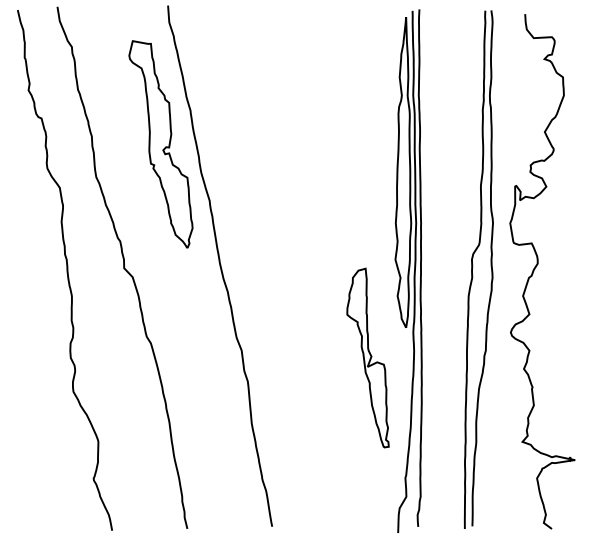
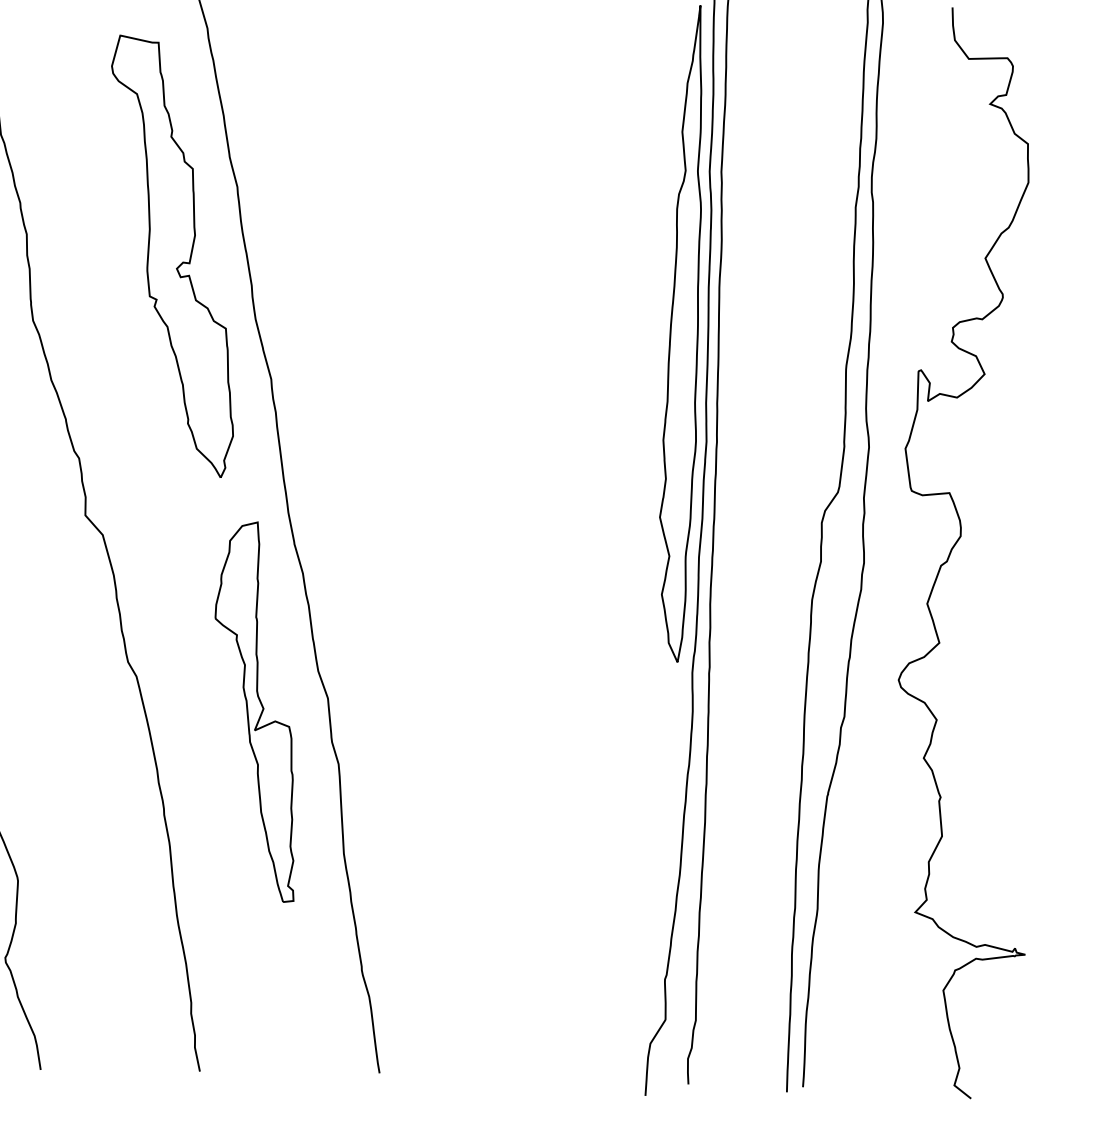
part: (367, 357) -> (255, 710), moved

